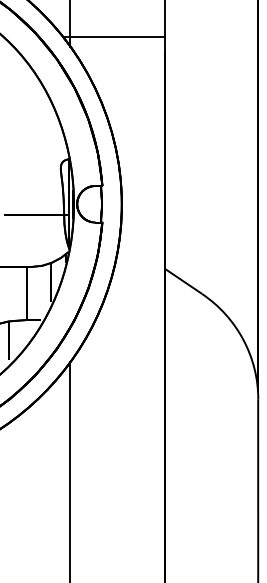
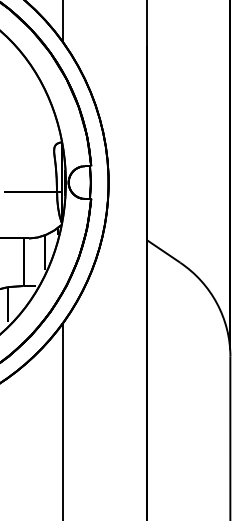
line: (113, 37) -> (101, 33), removed

